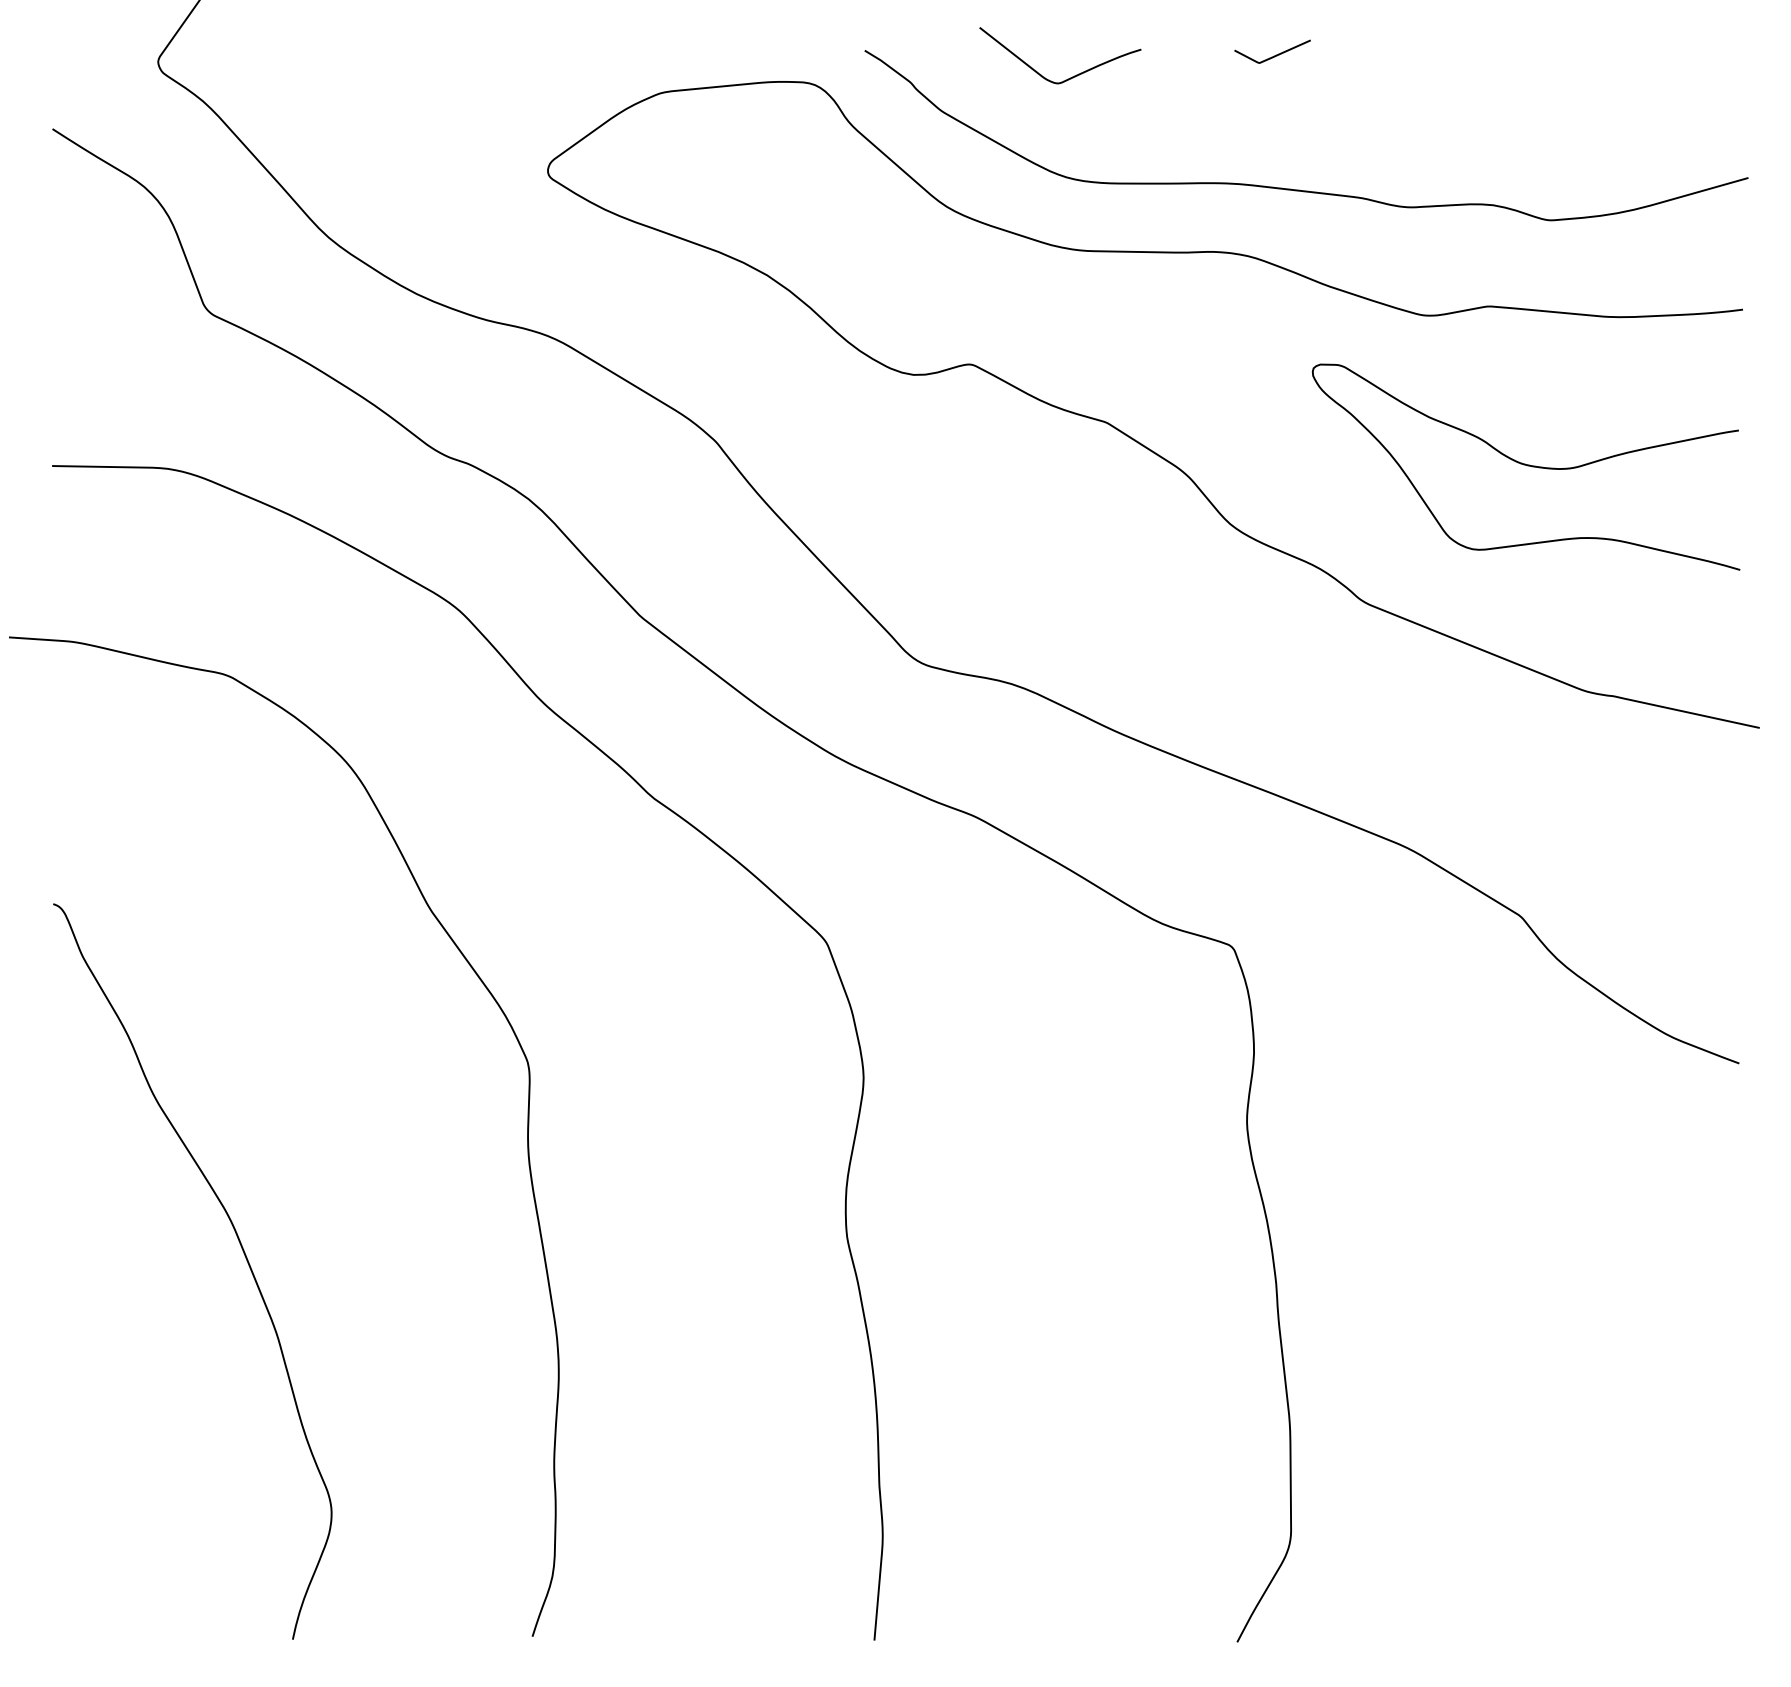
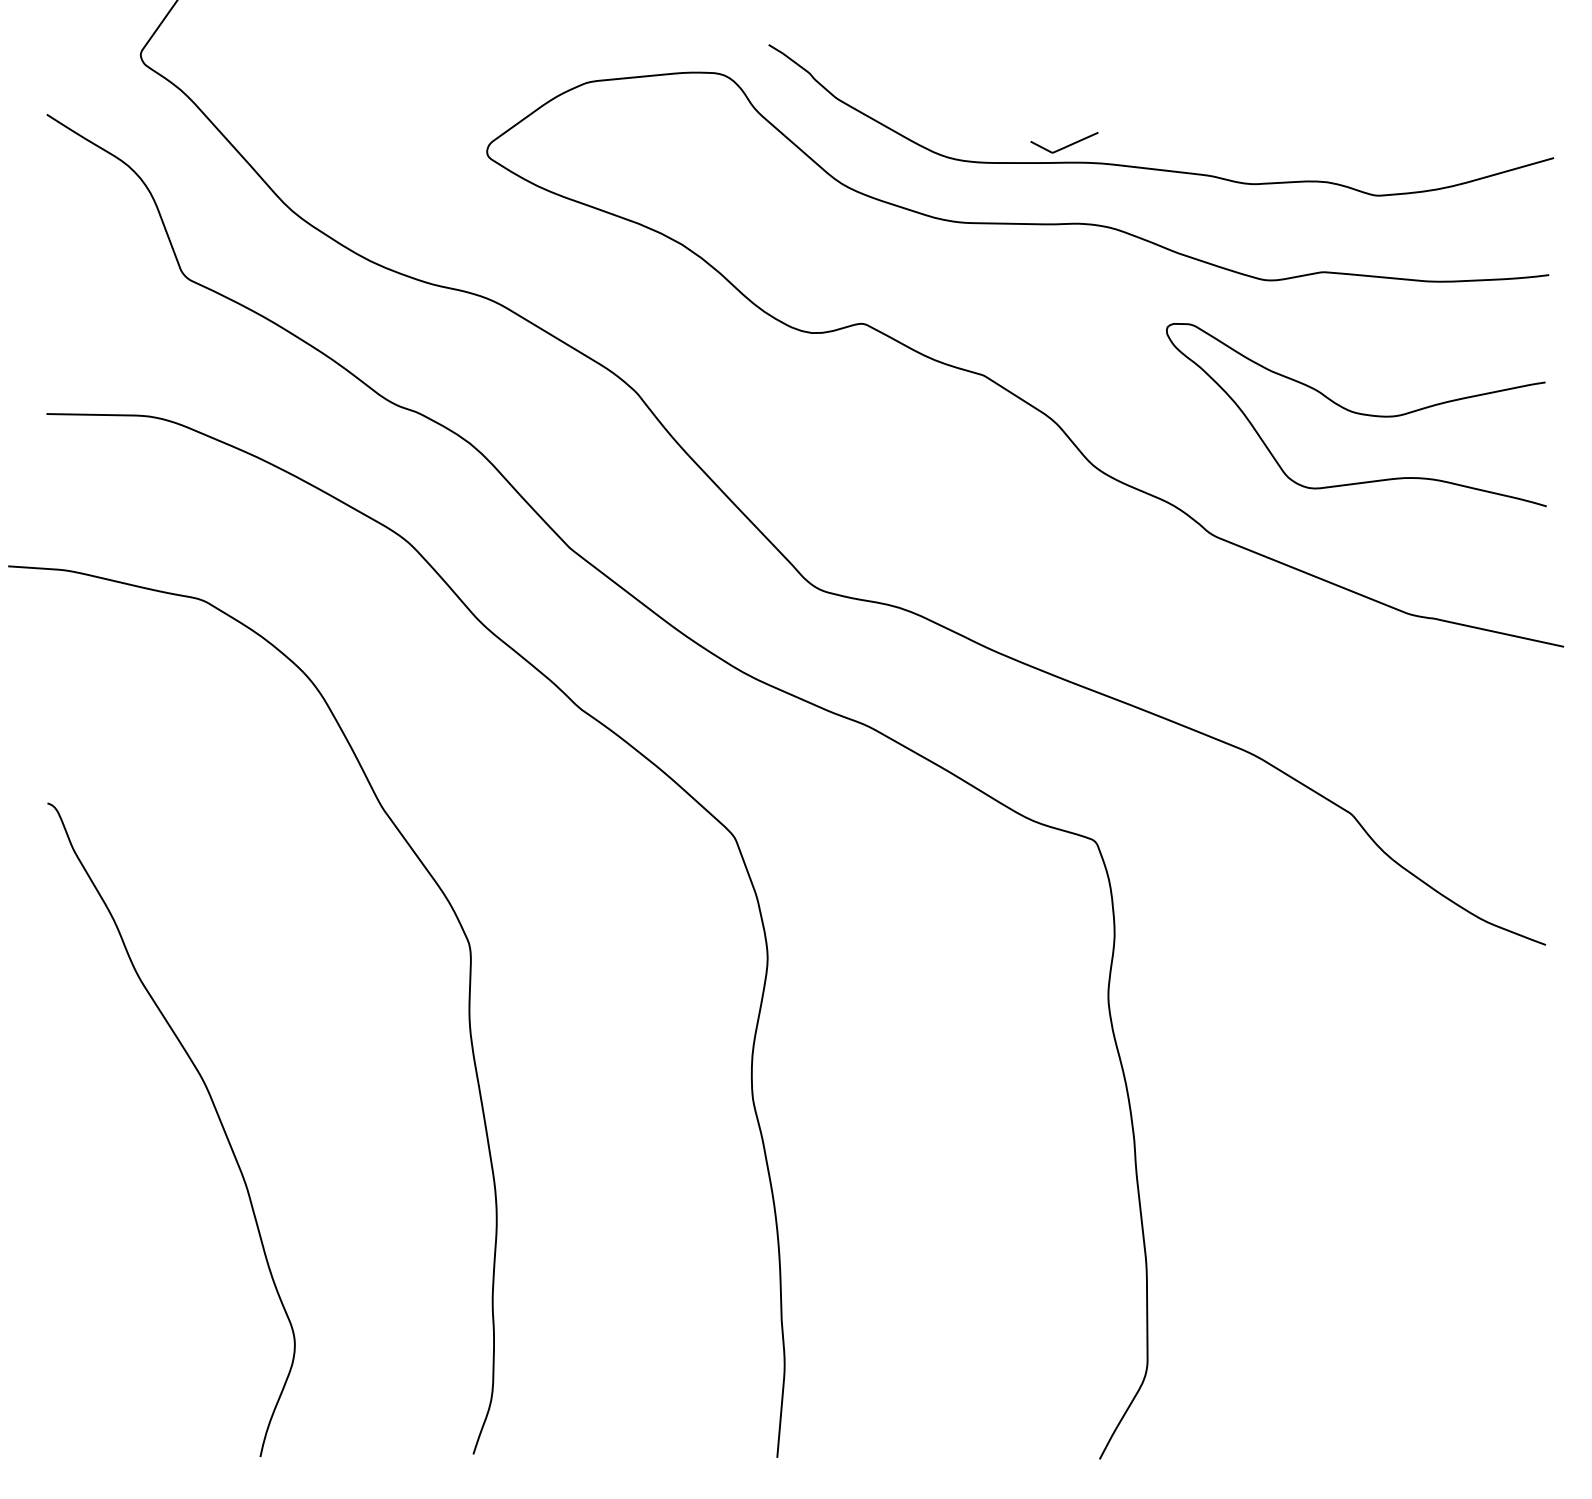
curve: (1274, 55) -> (1066, 146), moved
curve: (1070, 77) -> (951, 68), removed

